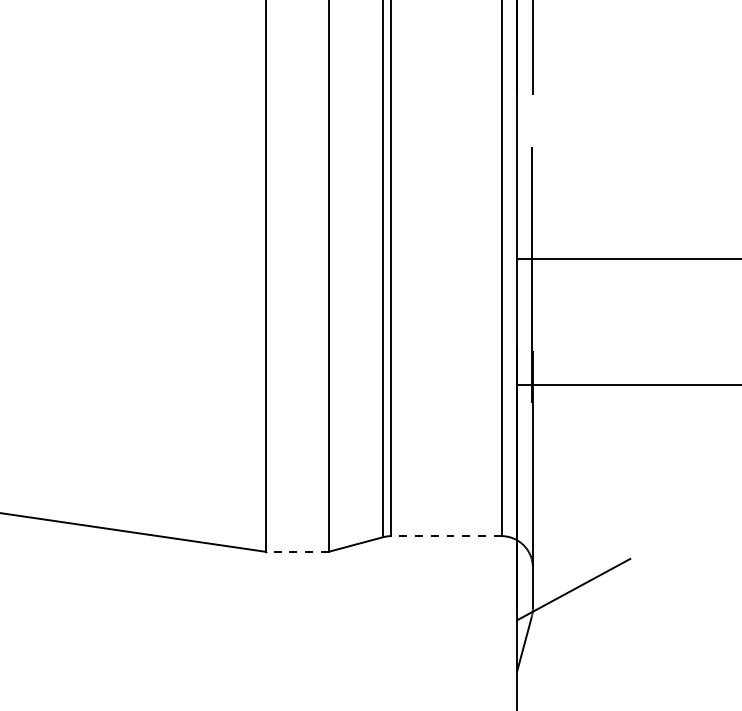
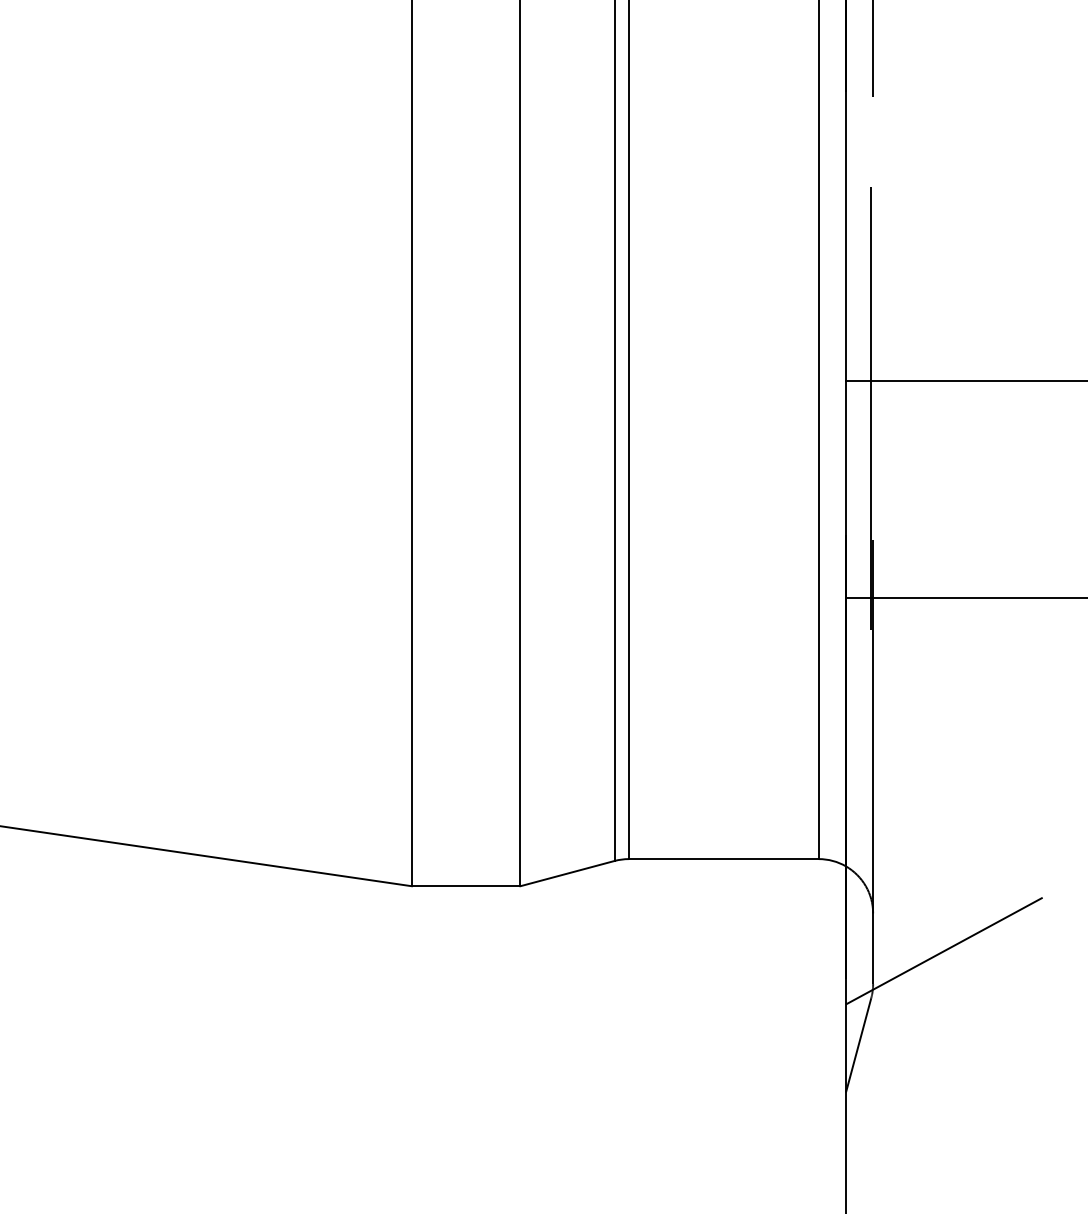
line: (445, 536) -> (722, 859), dashed -> solid
line: (296, 551) -> (464, 885), dashed -> solid

